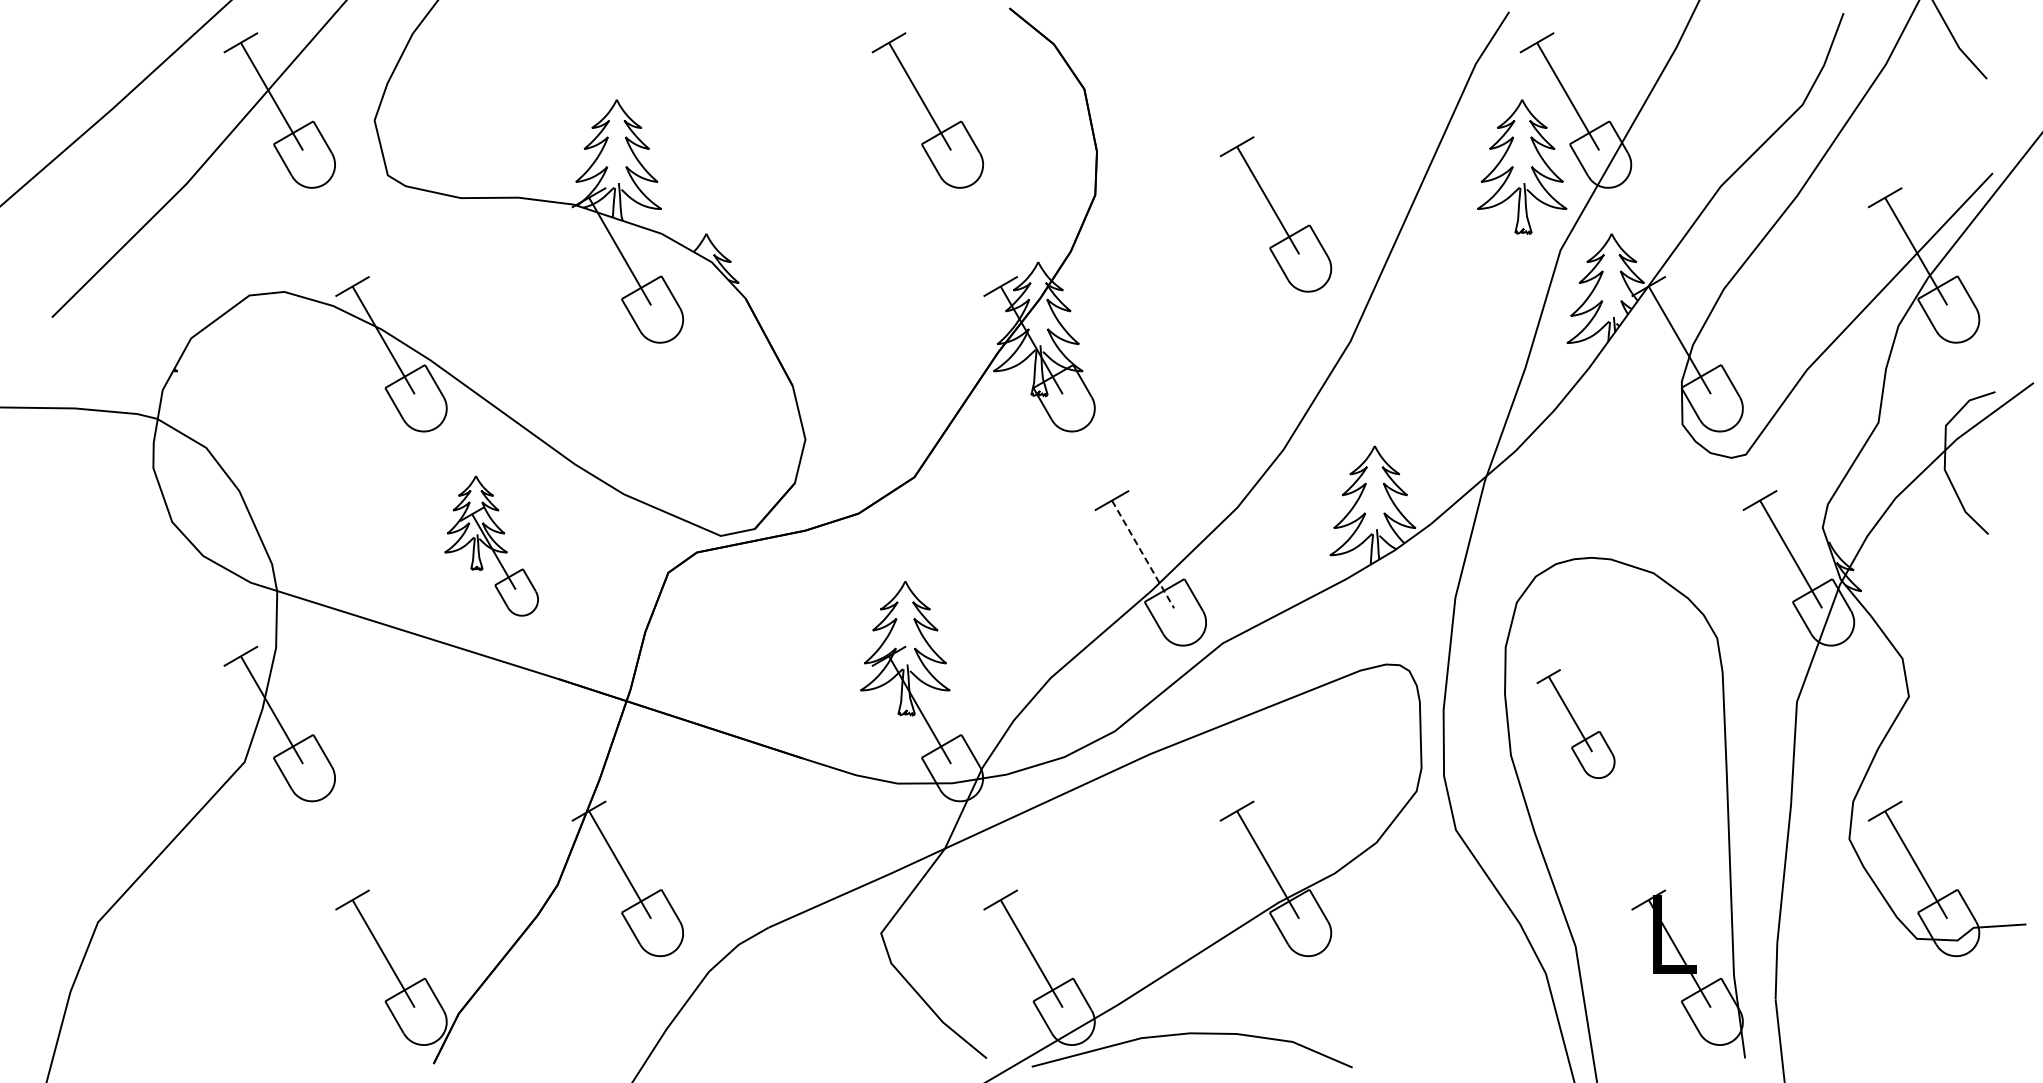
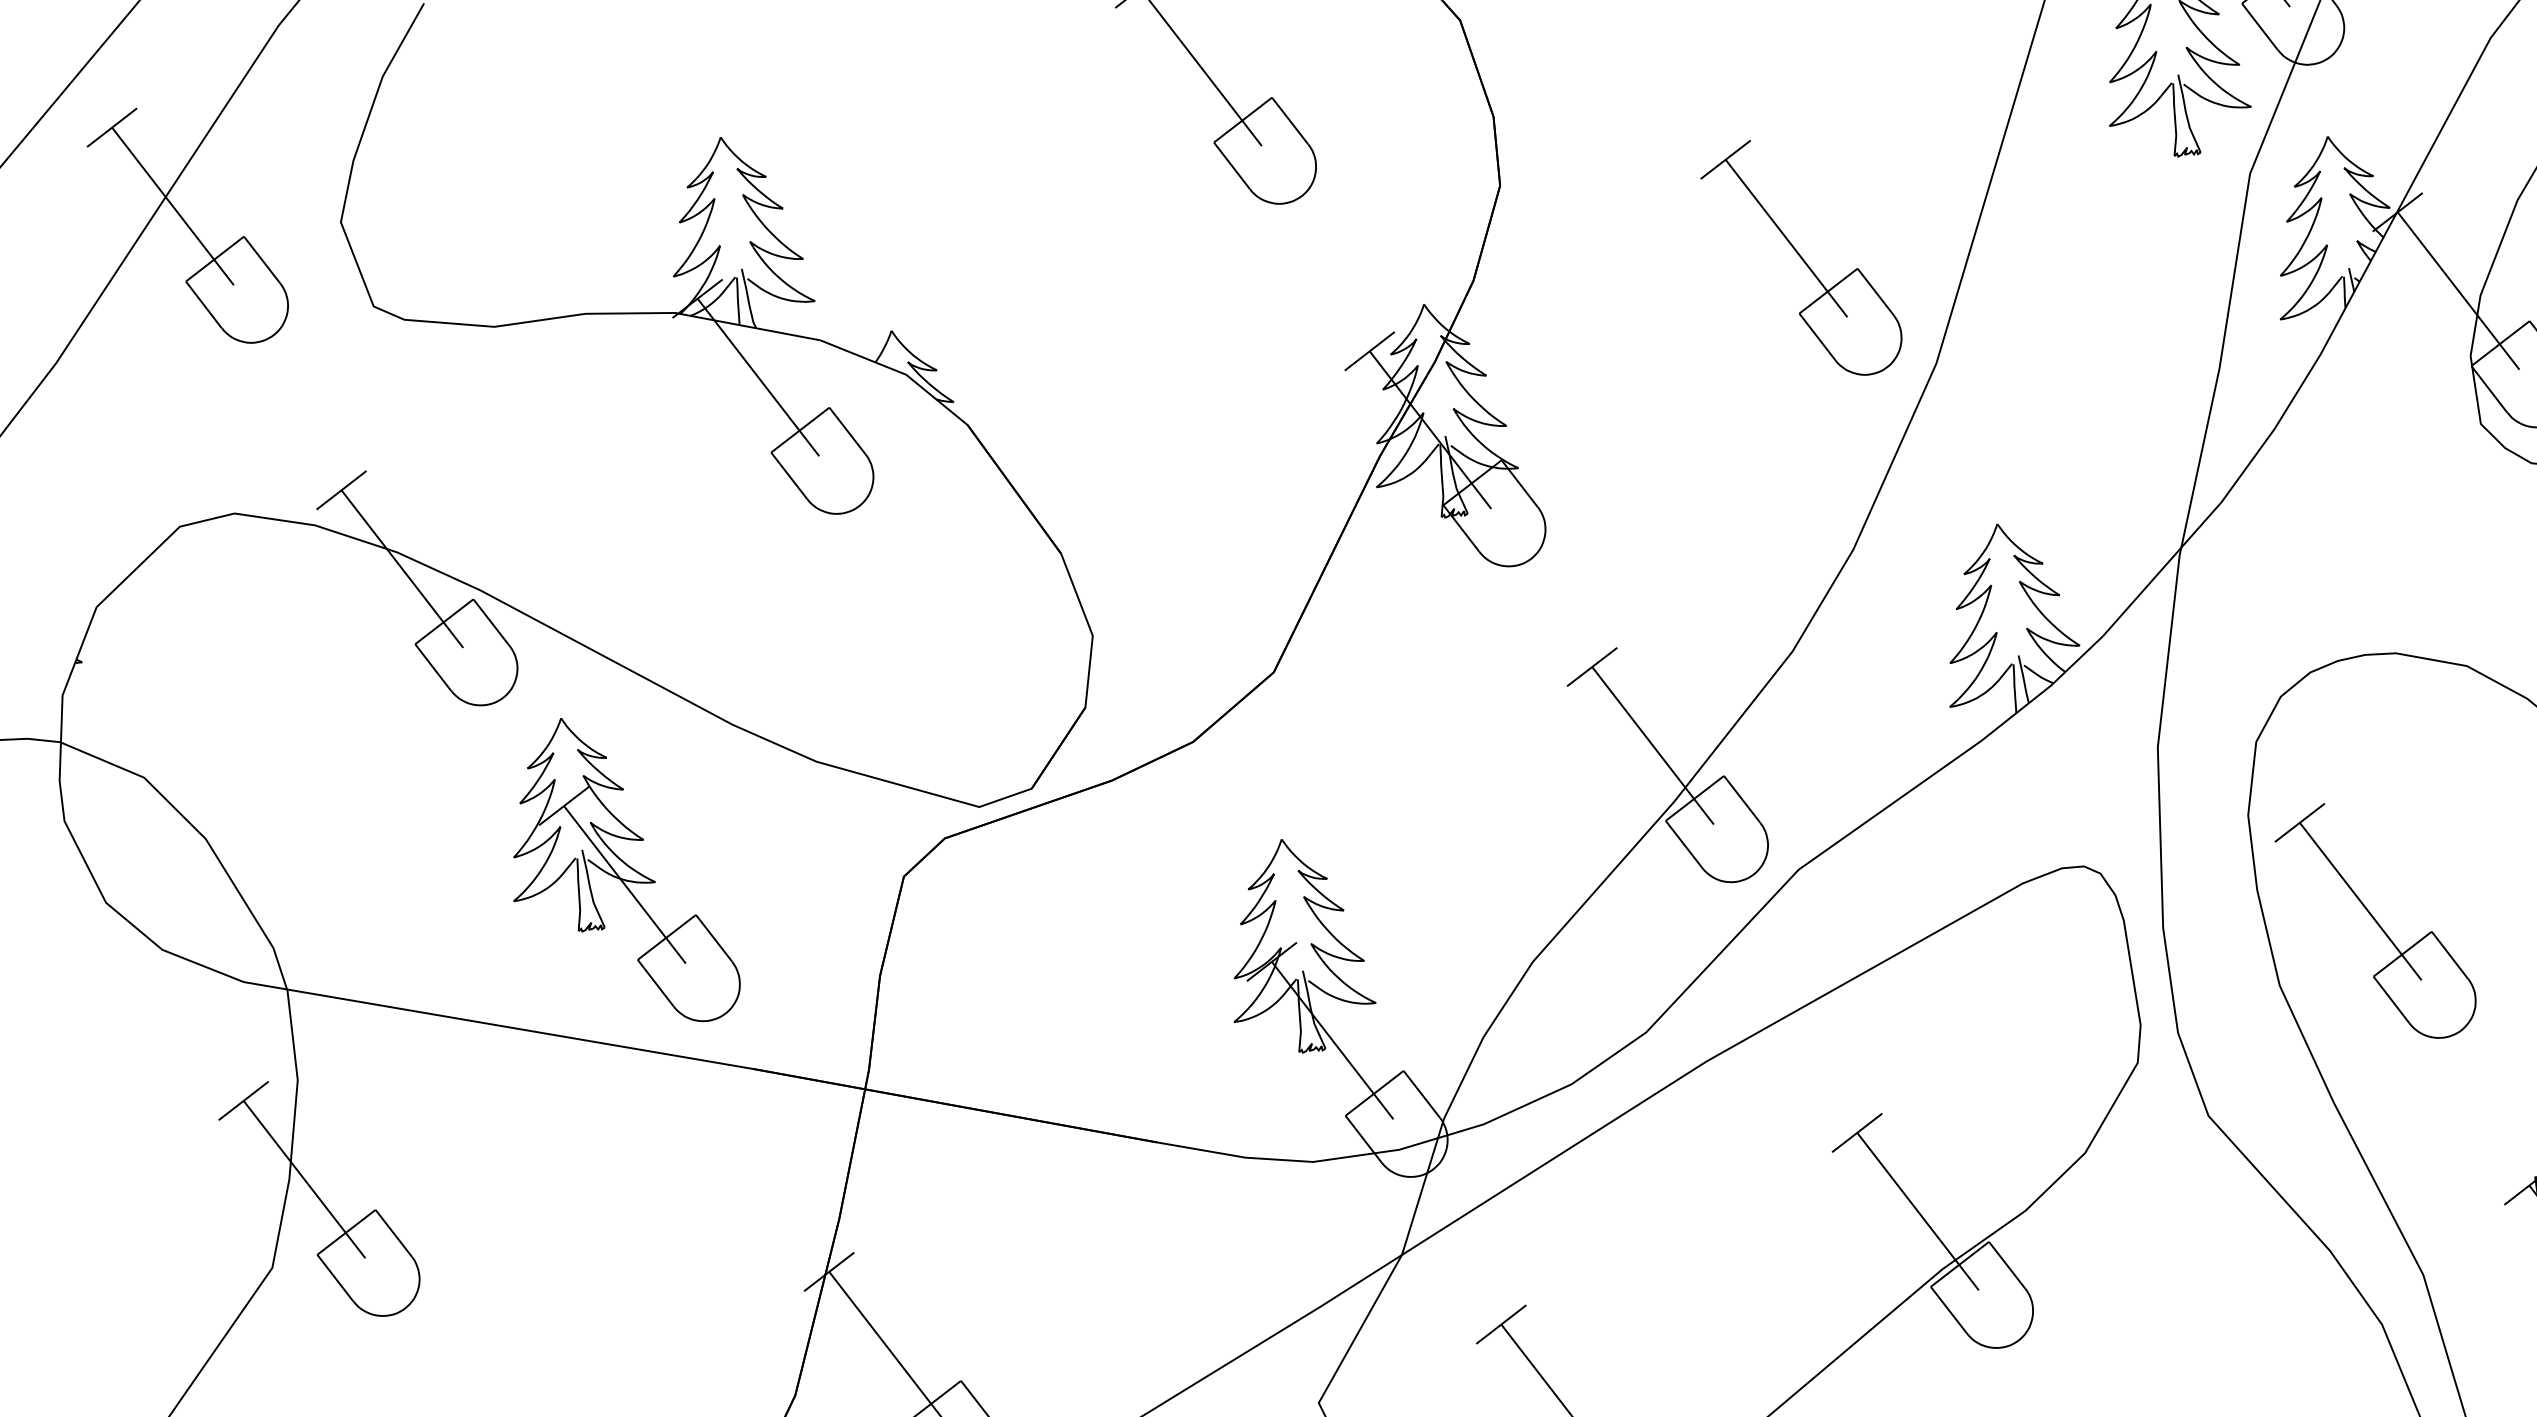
part: (1275, 214) -> (1801, 259), moved
part: (491, 545) -> (617, 871), size x1.43
line: (1143, 554) -> (1653, 745), dashed -> solid
part: (1575, 723) -> (2375, 921), size x1.43

